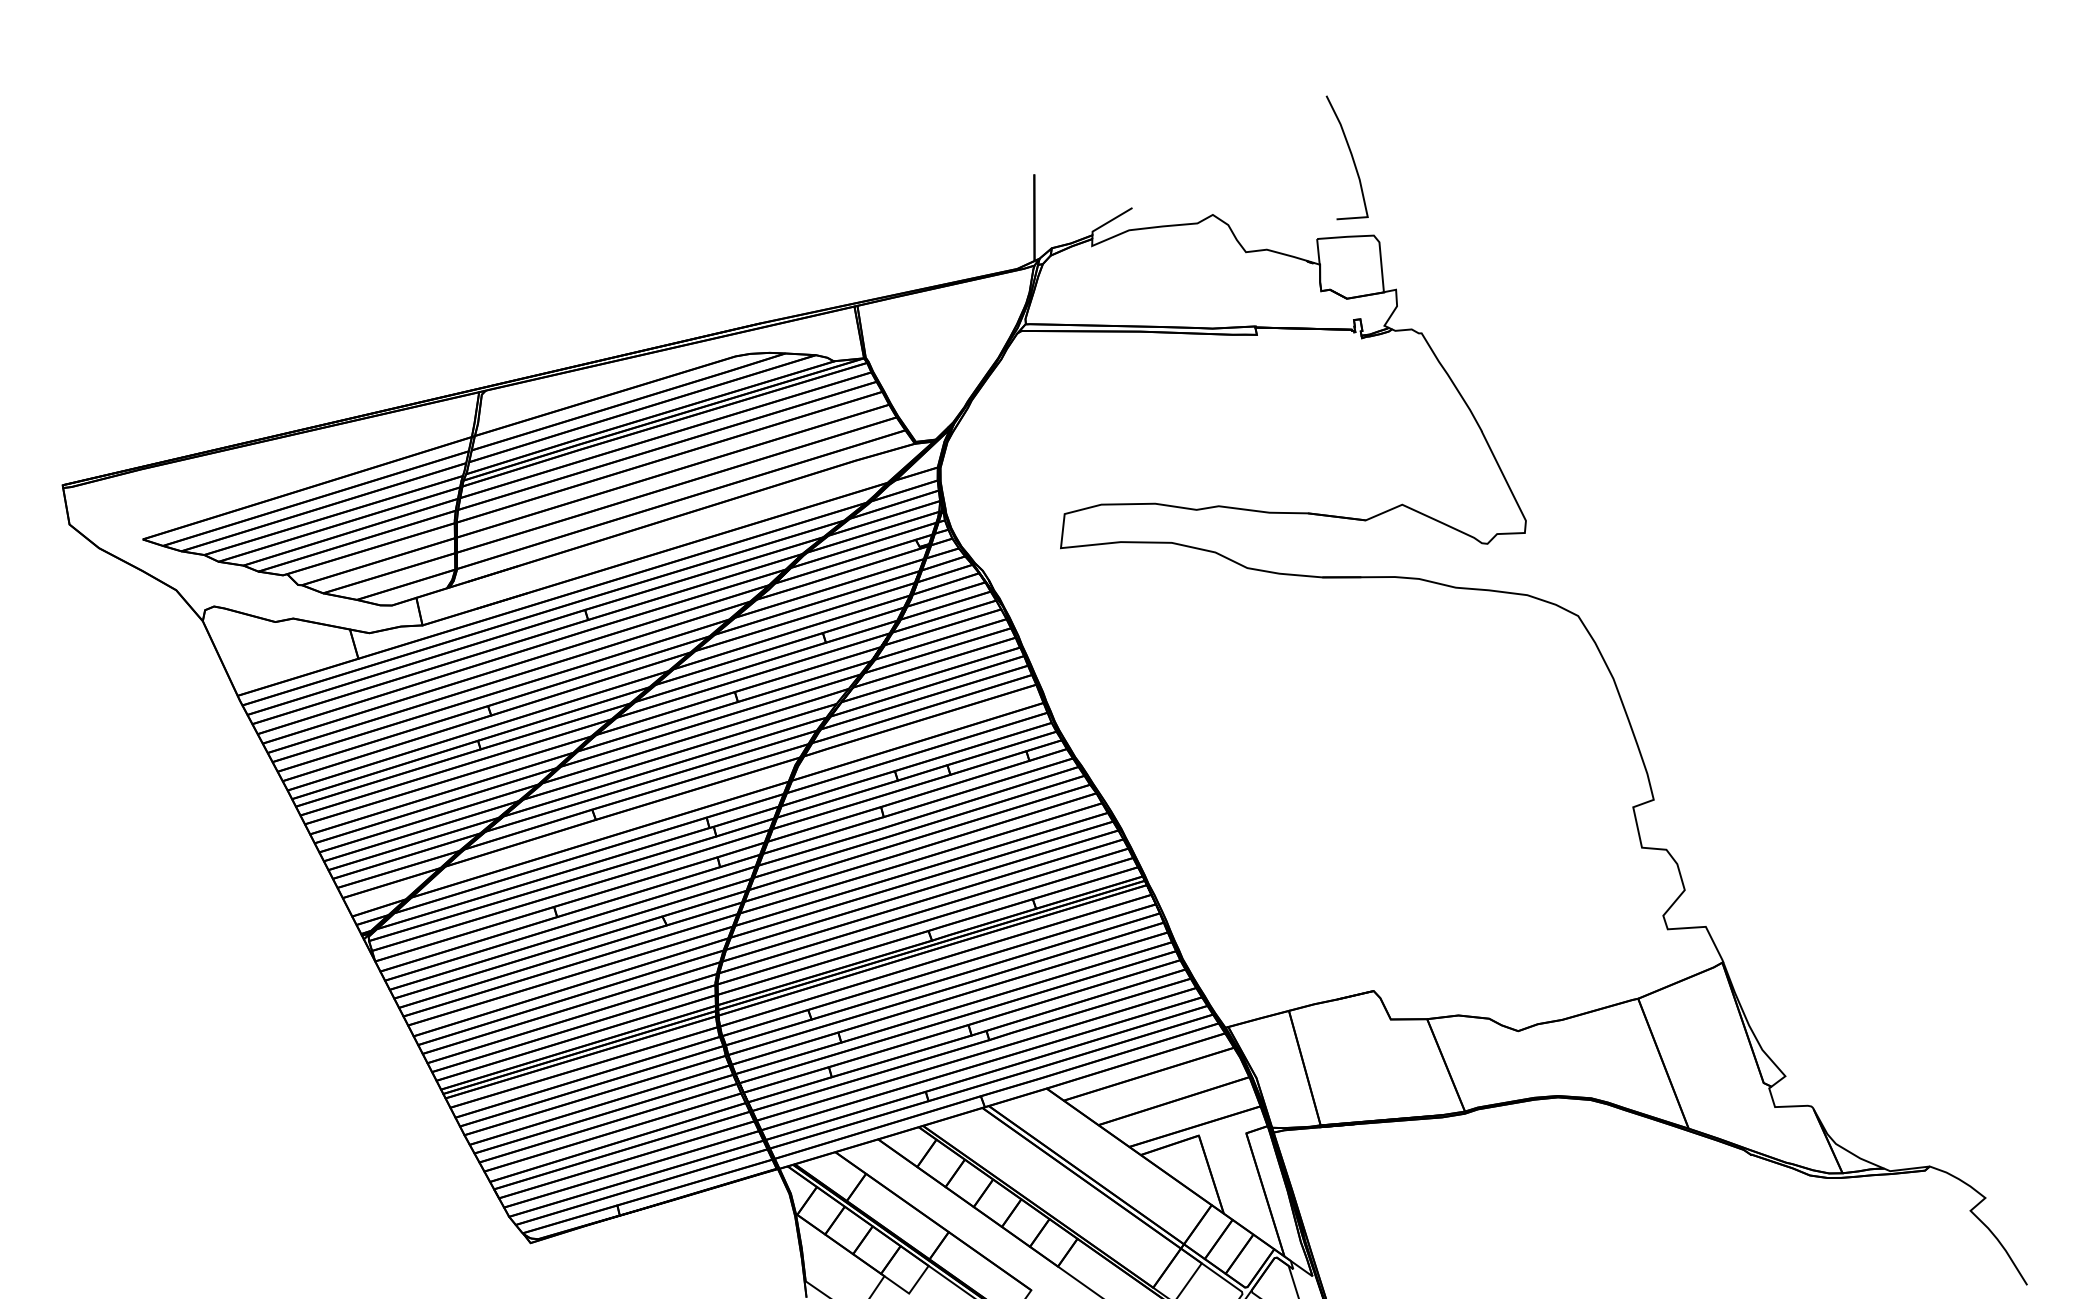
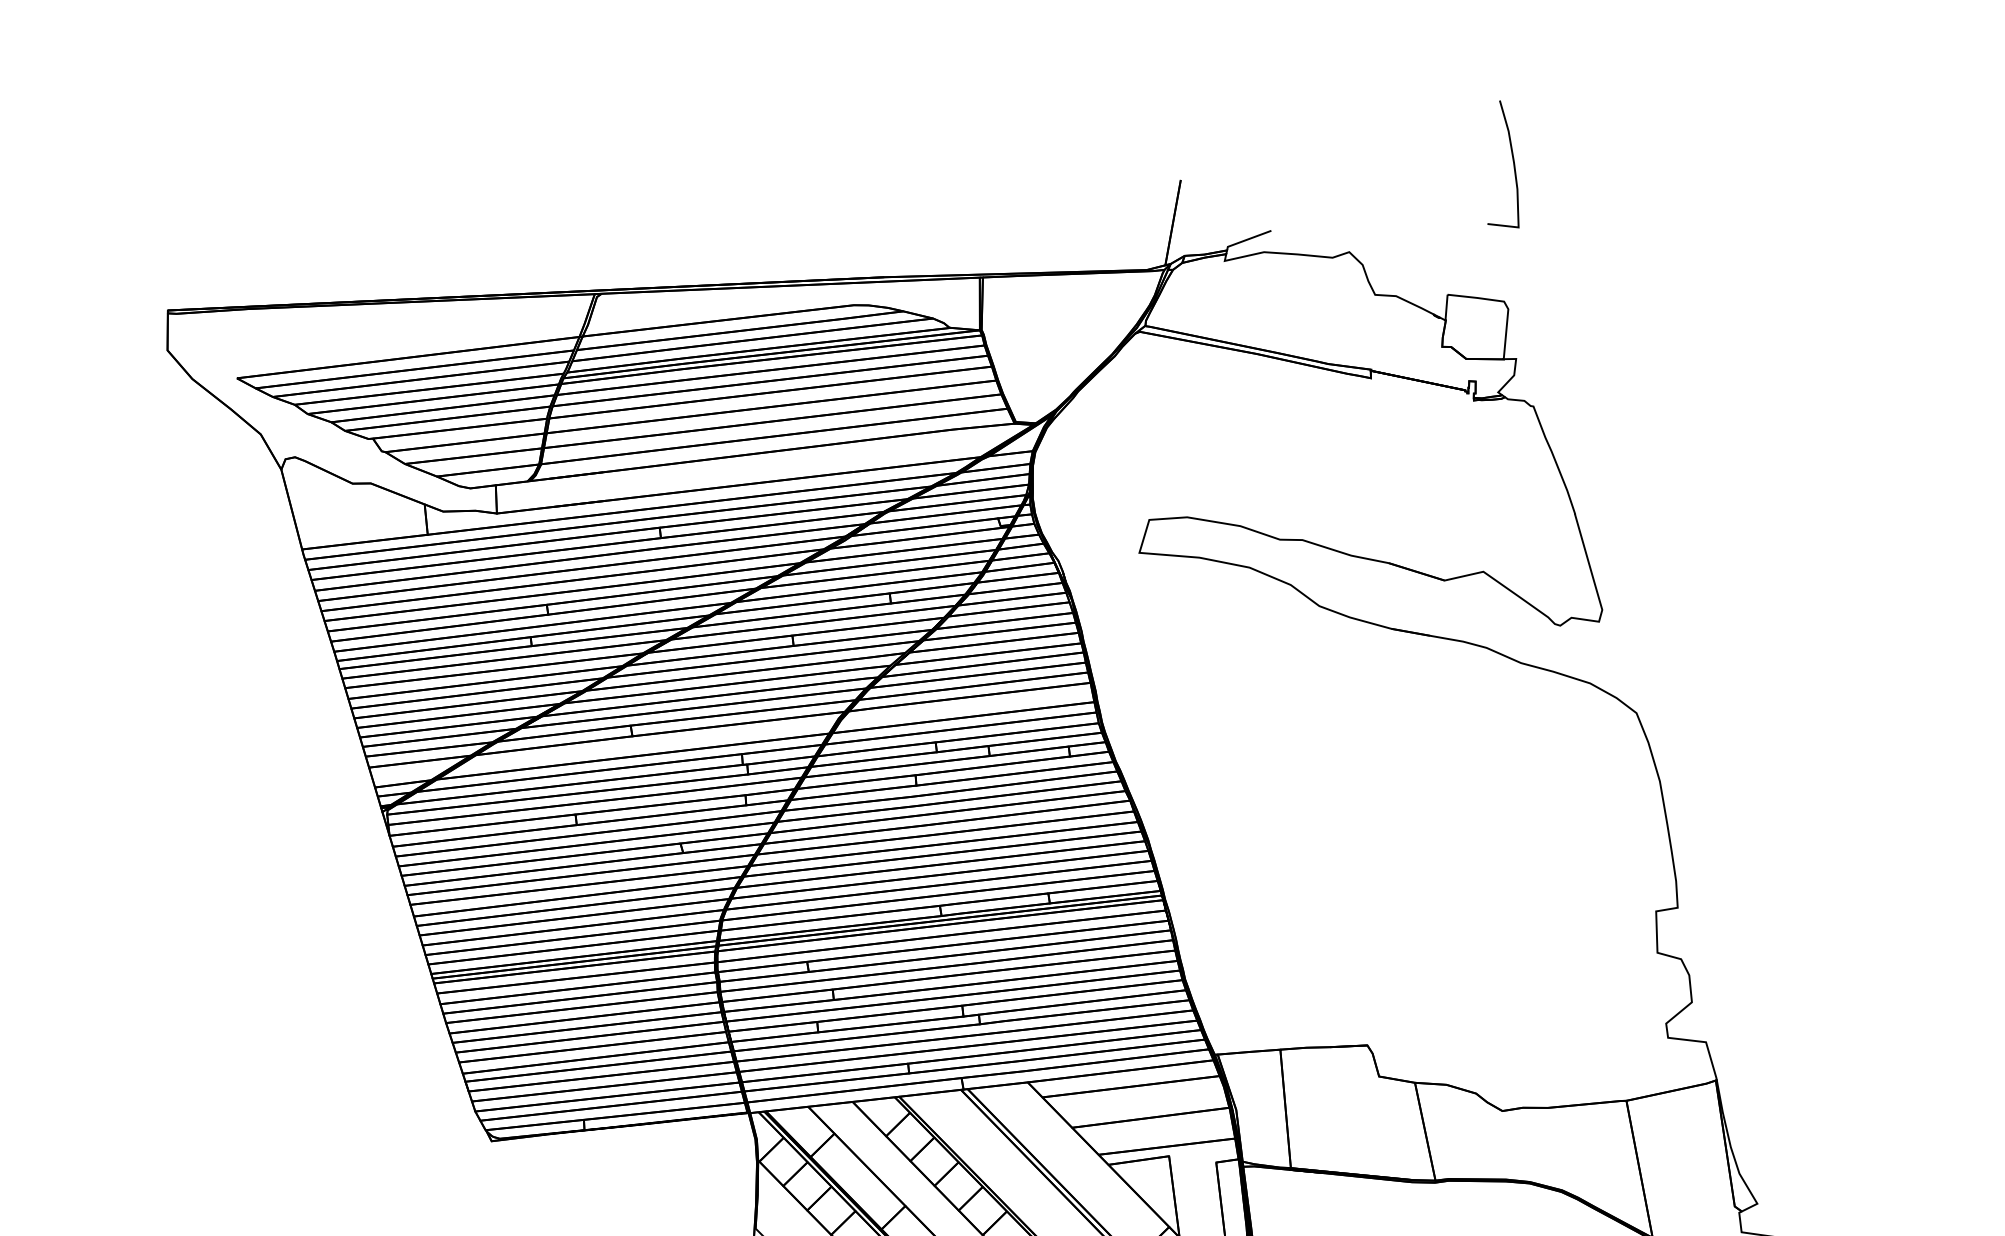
curve: (1350, 154) -> (1512, 162), moved

